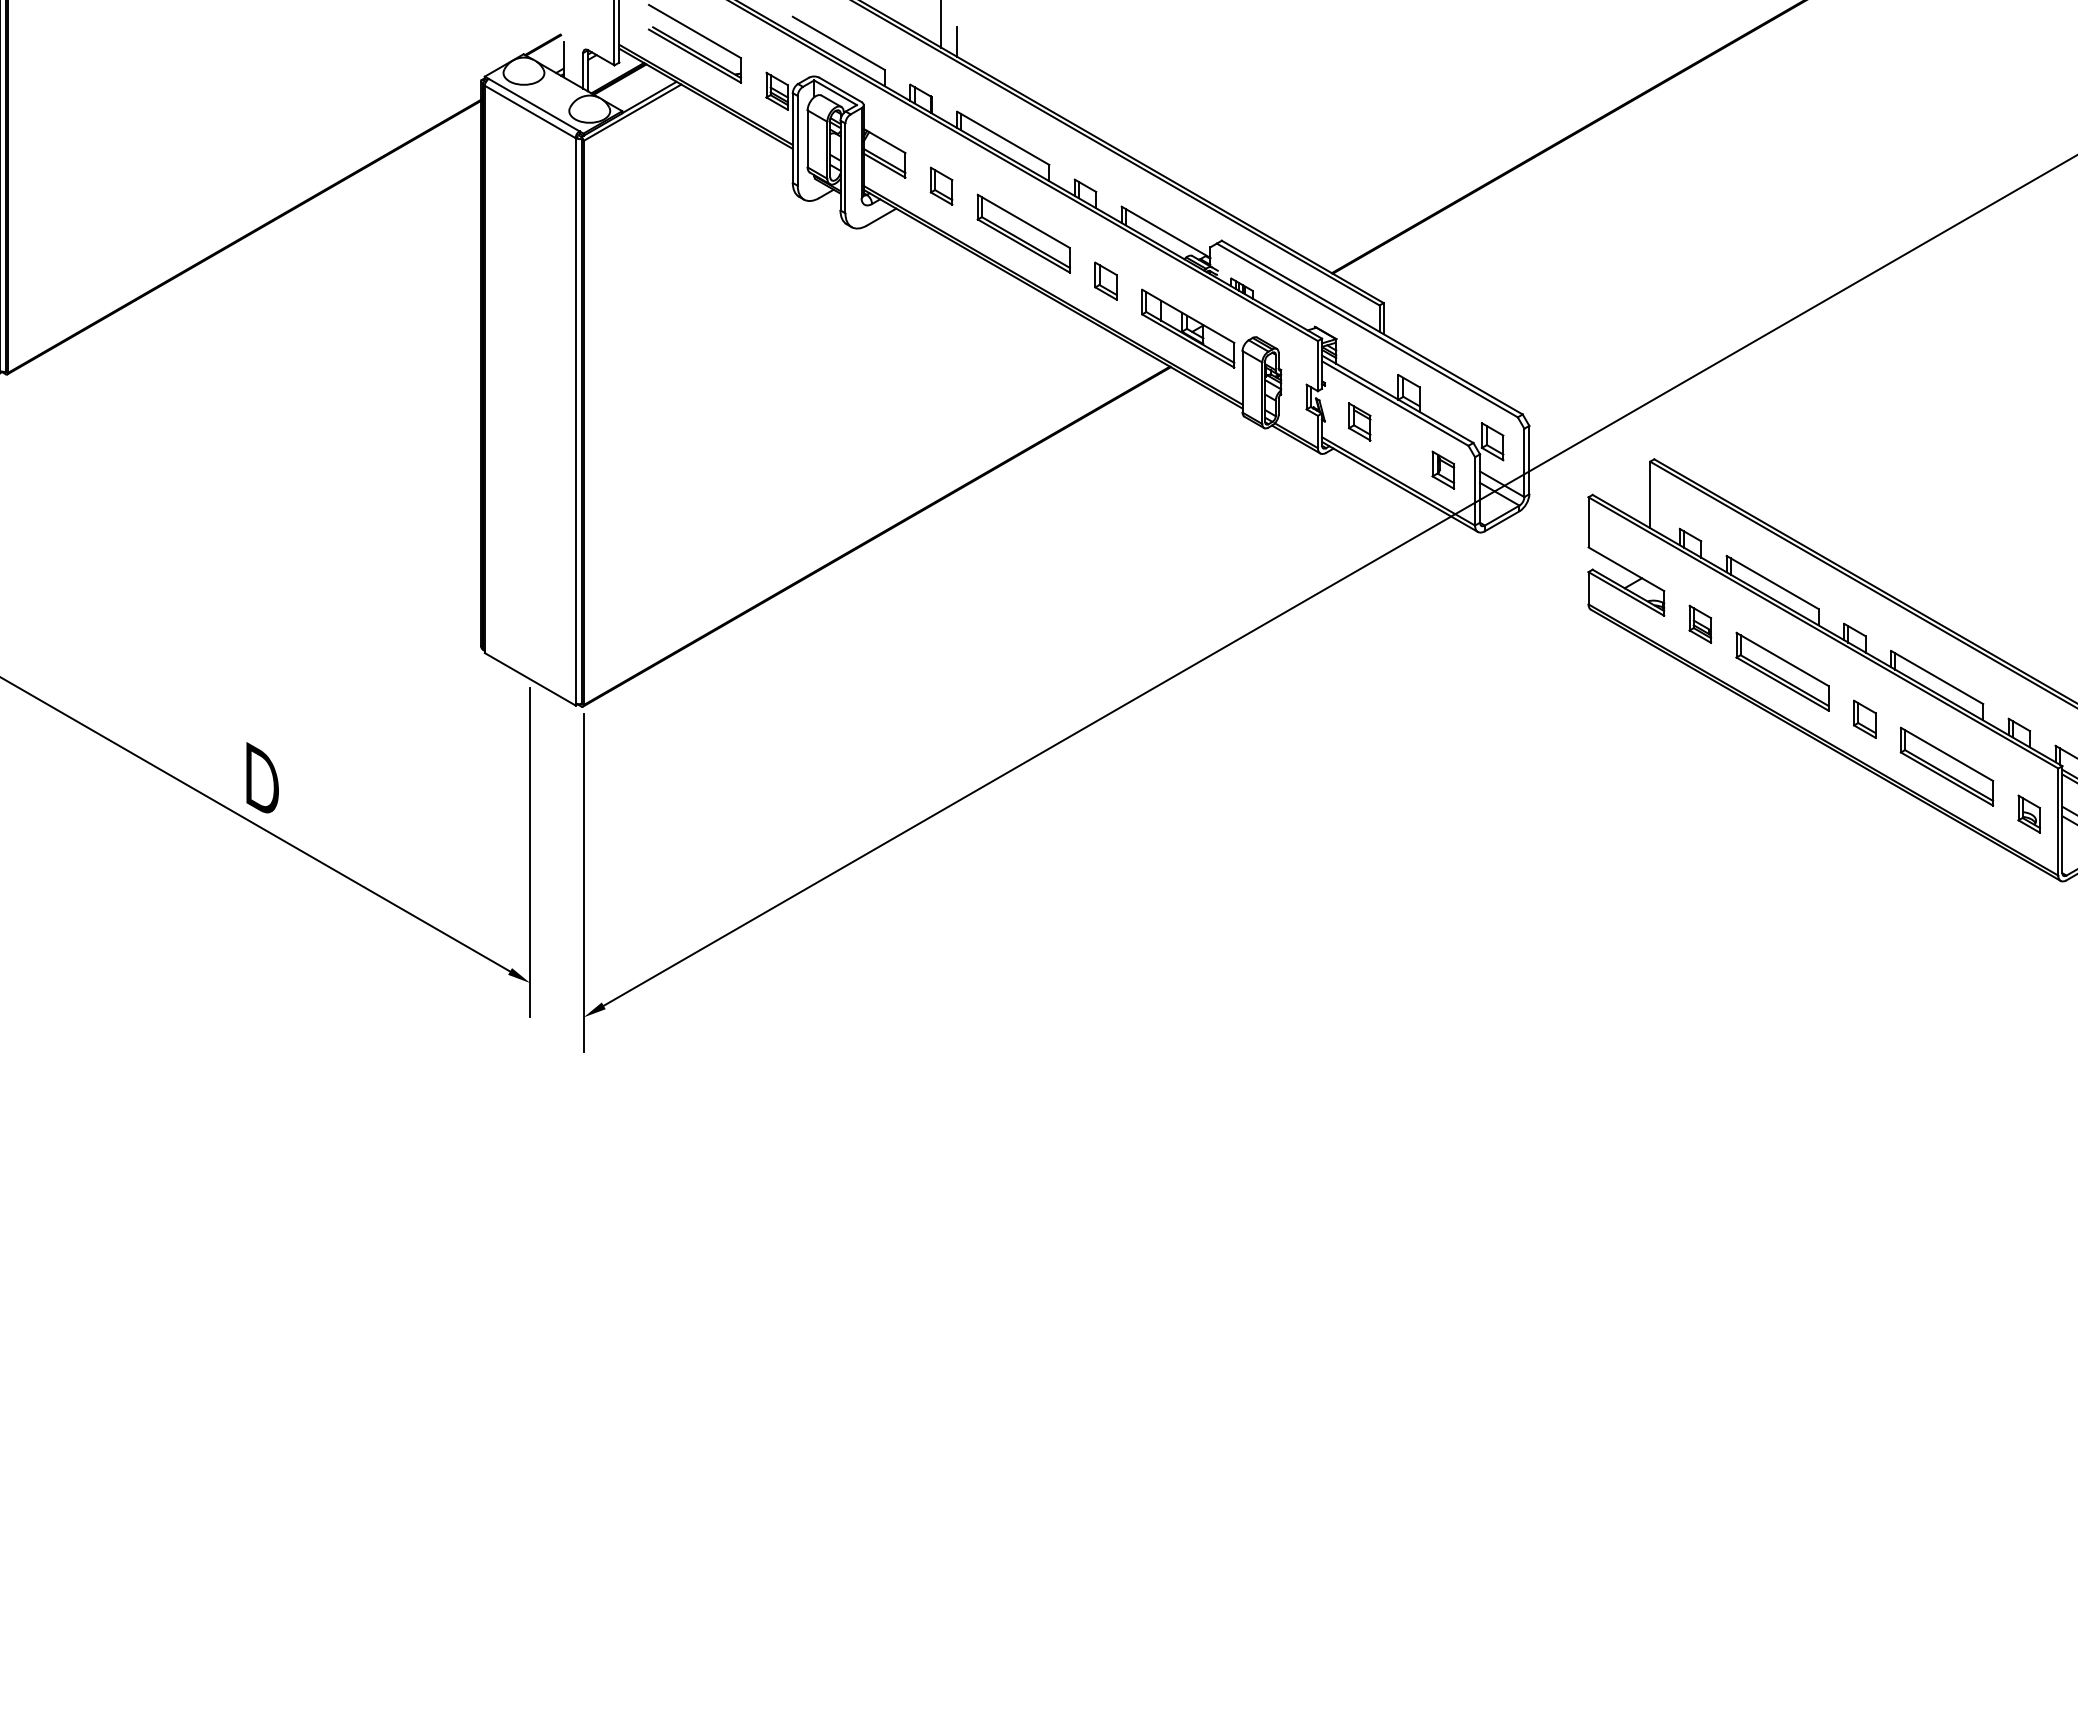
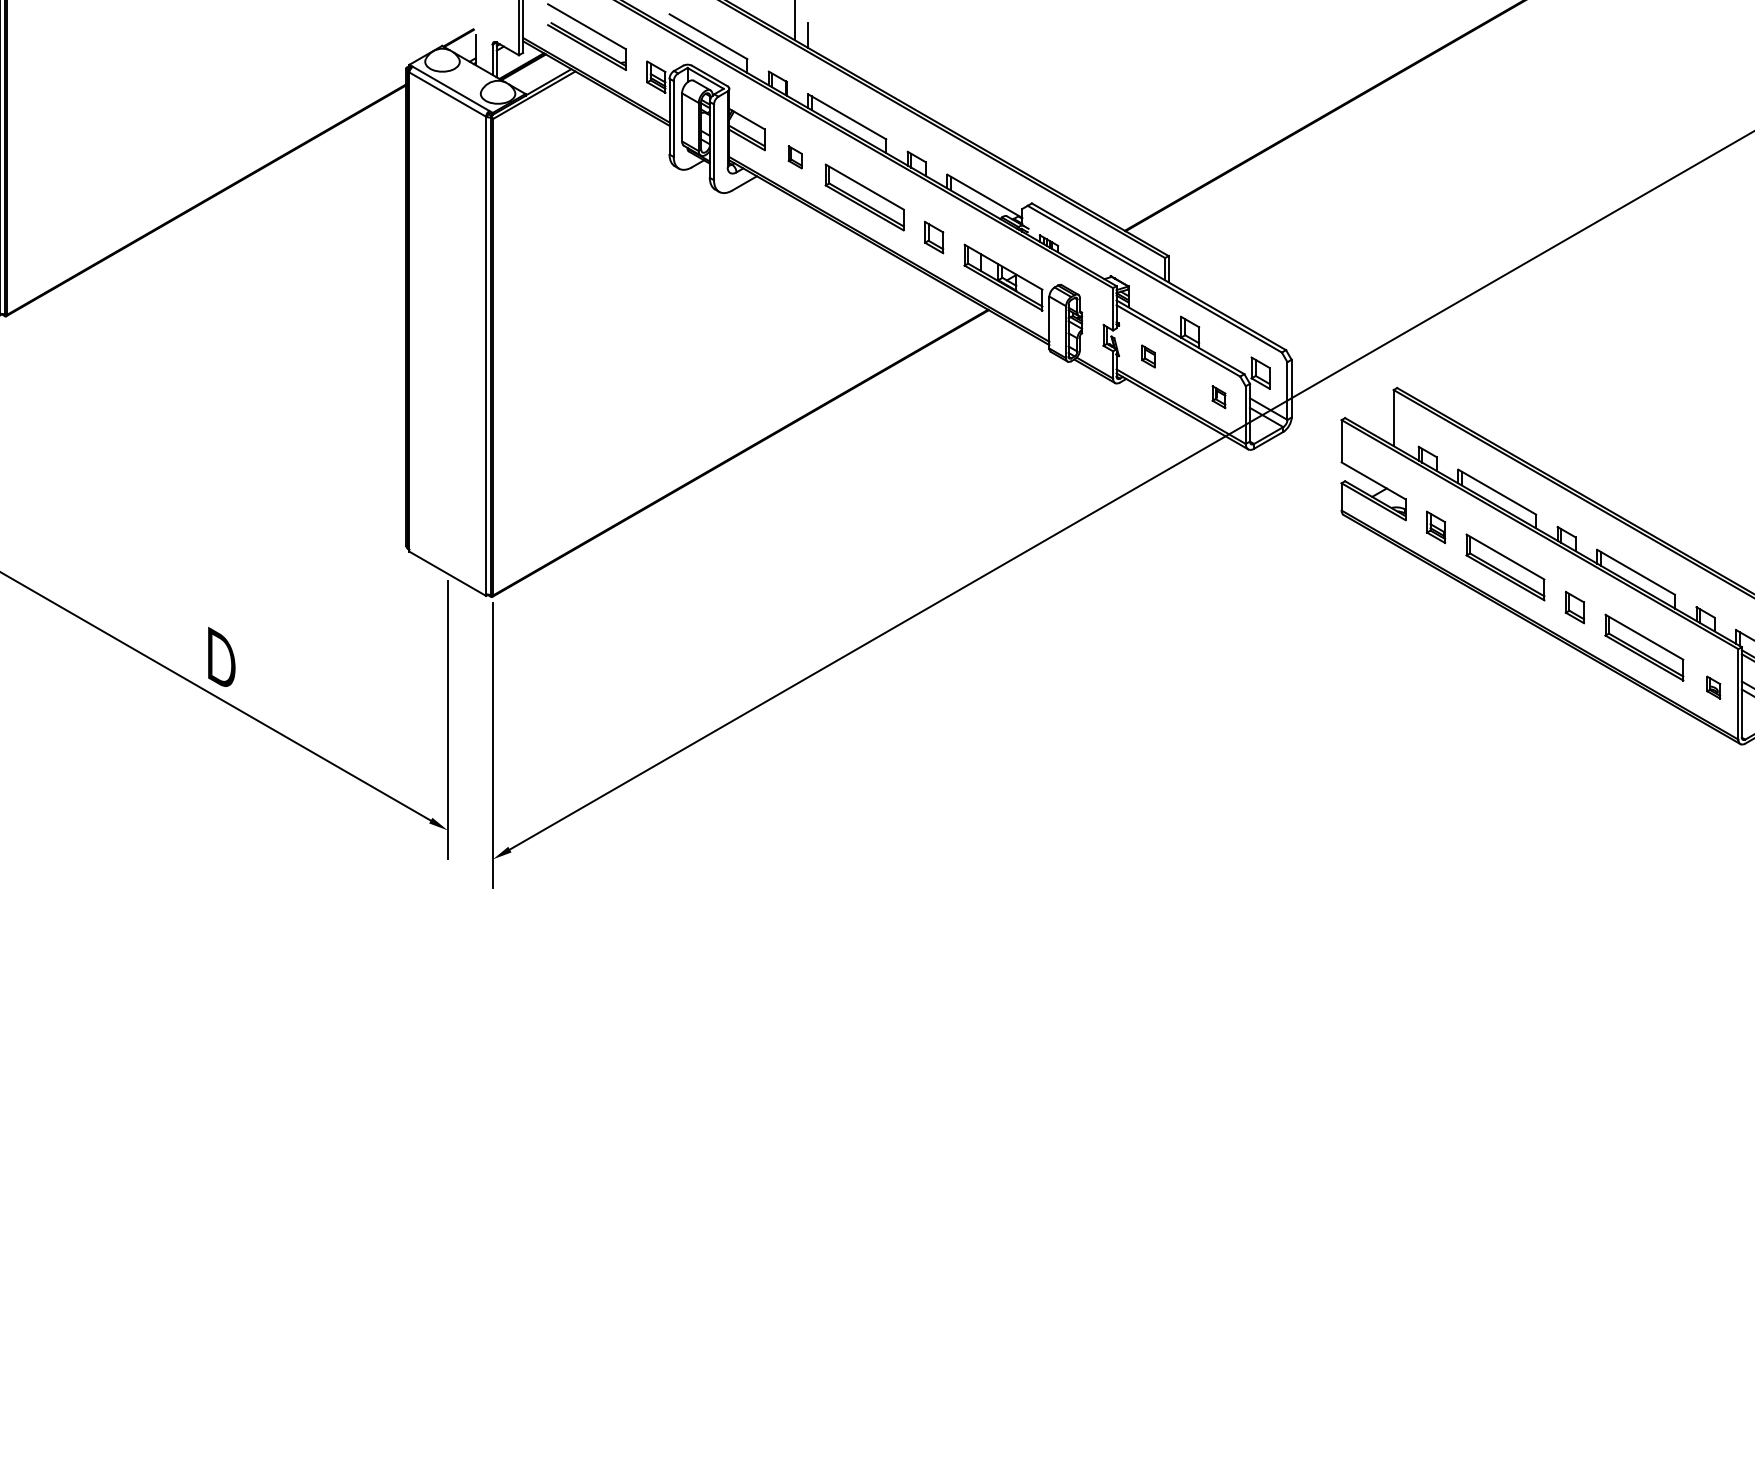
part: (941, 185) -> (795, 156), size x0.7
part: (1359, 421) -> (1148, 356), size x0.7
part: (1443, 469) -> (1219, 396), size x0.7
part: (2028, 813) -> (1713, 687), size x0.7

